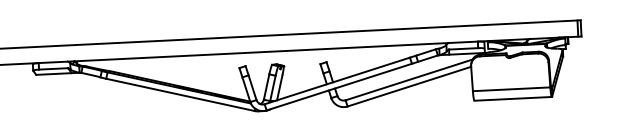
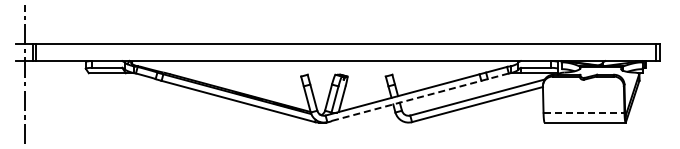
line: (352, 82) -> (418, 97), solid -> dashed
line: (512, 89) -> (584, 112), solid -> dashed

